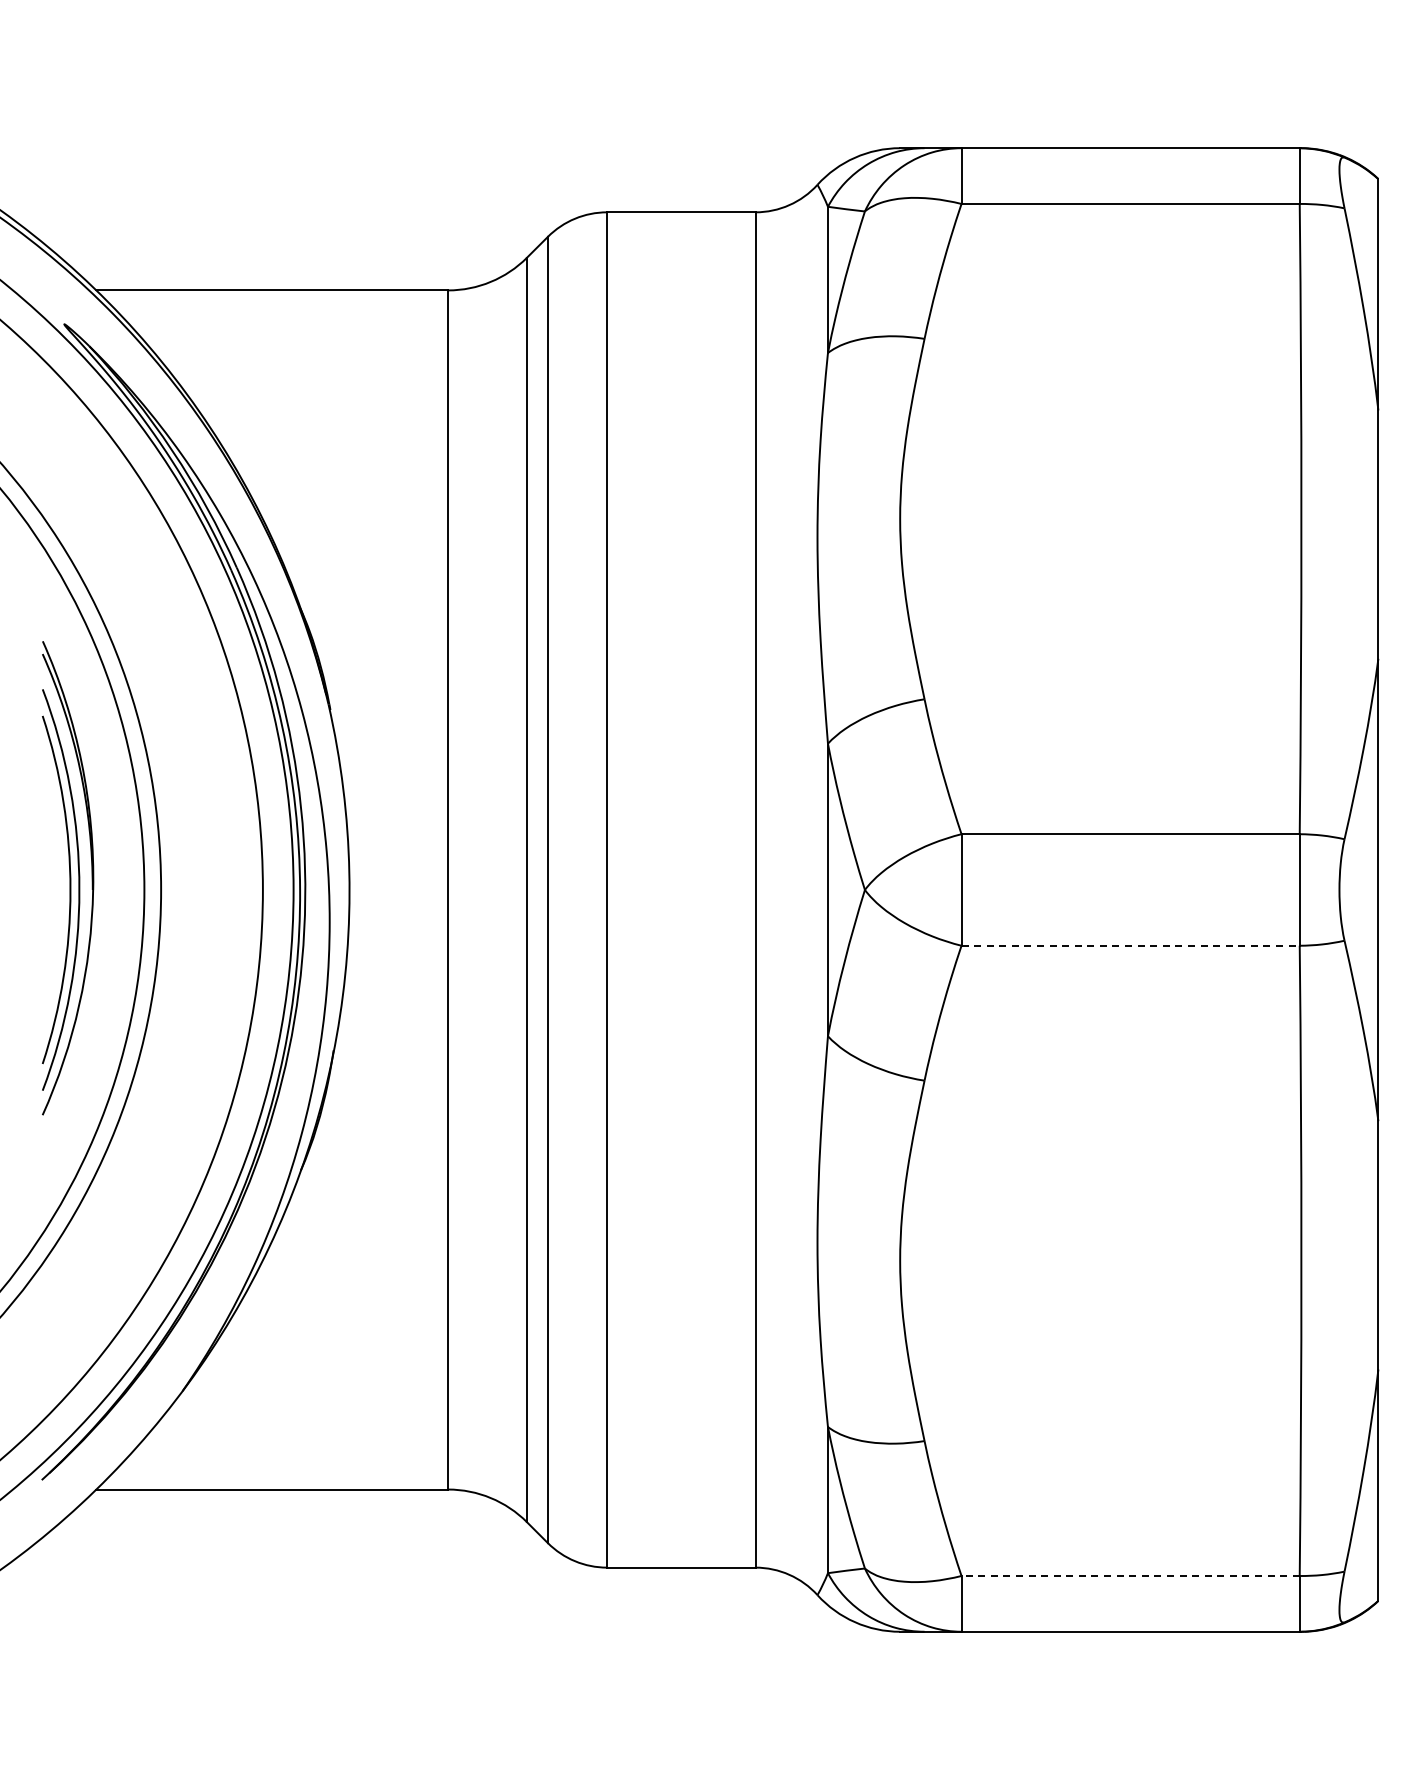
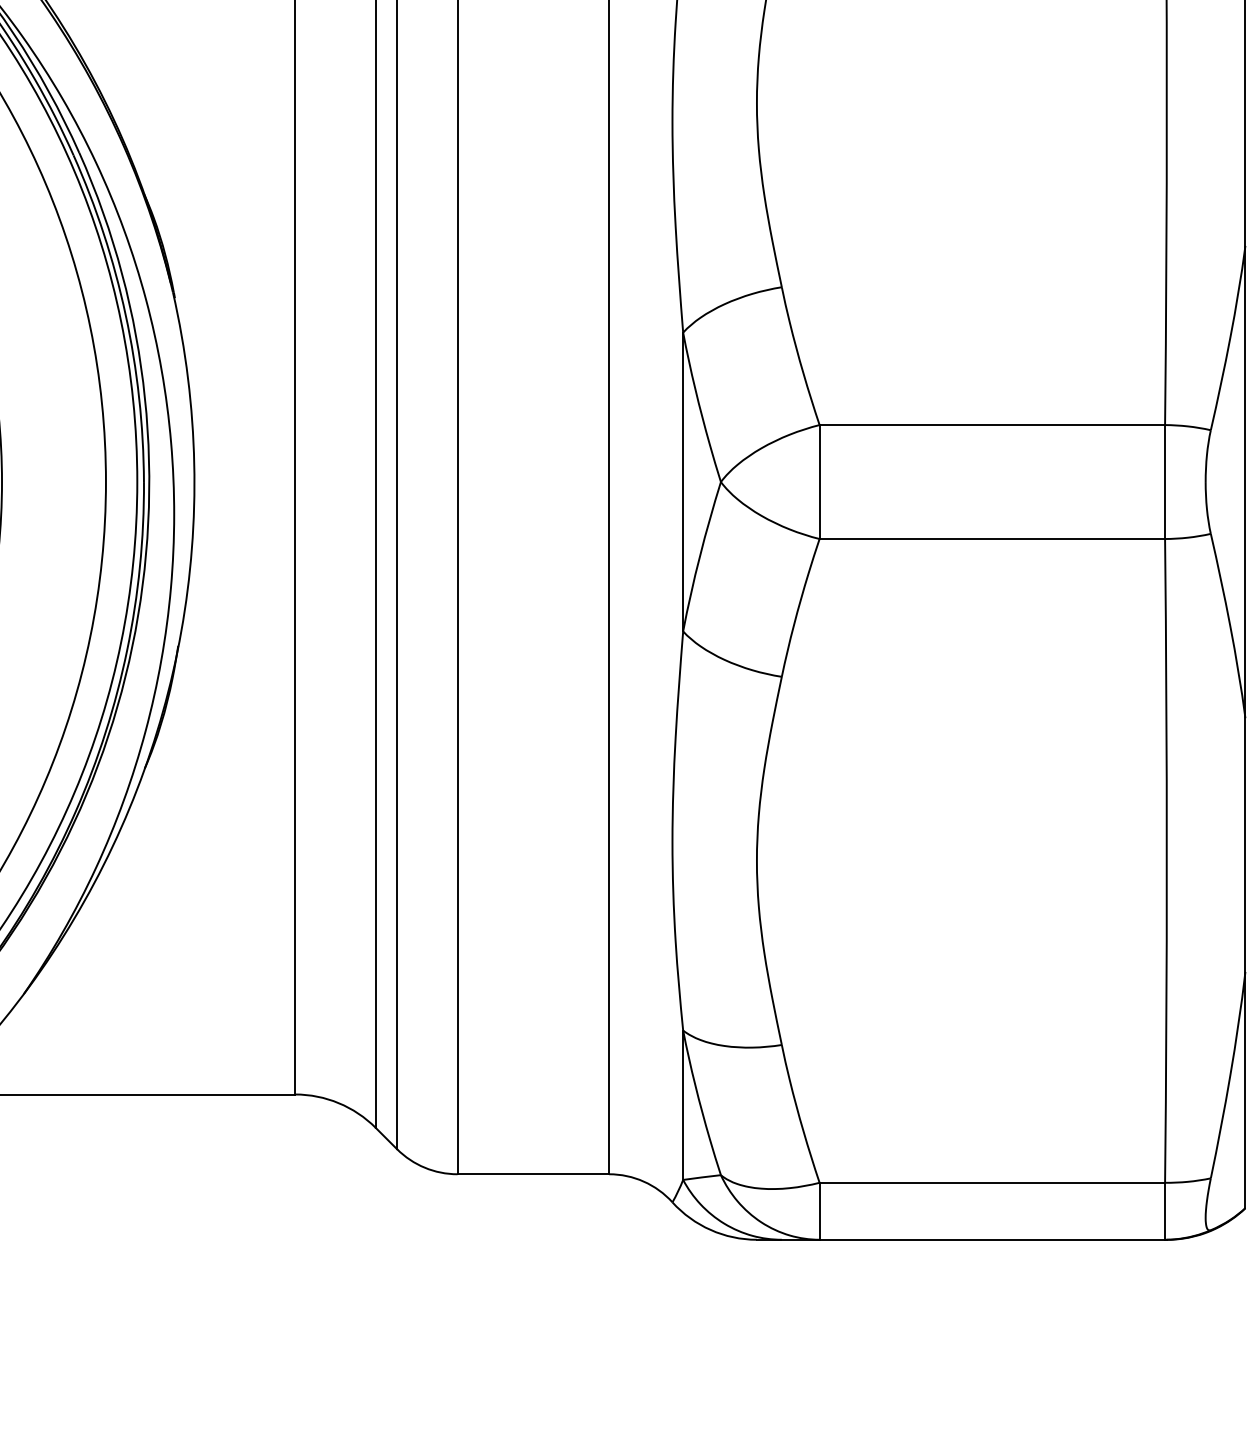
line: (1131, 945) -> (993, 538), dashed -> solid
line: (1130, 1575) -> (992, 1182), dashed -> solid

